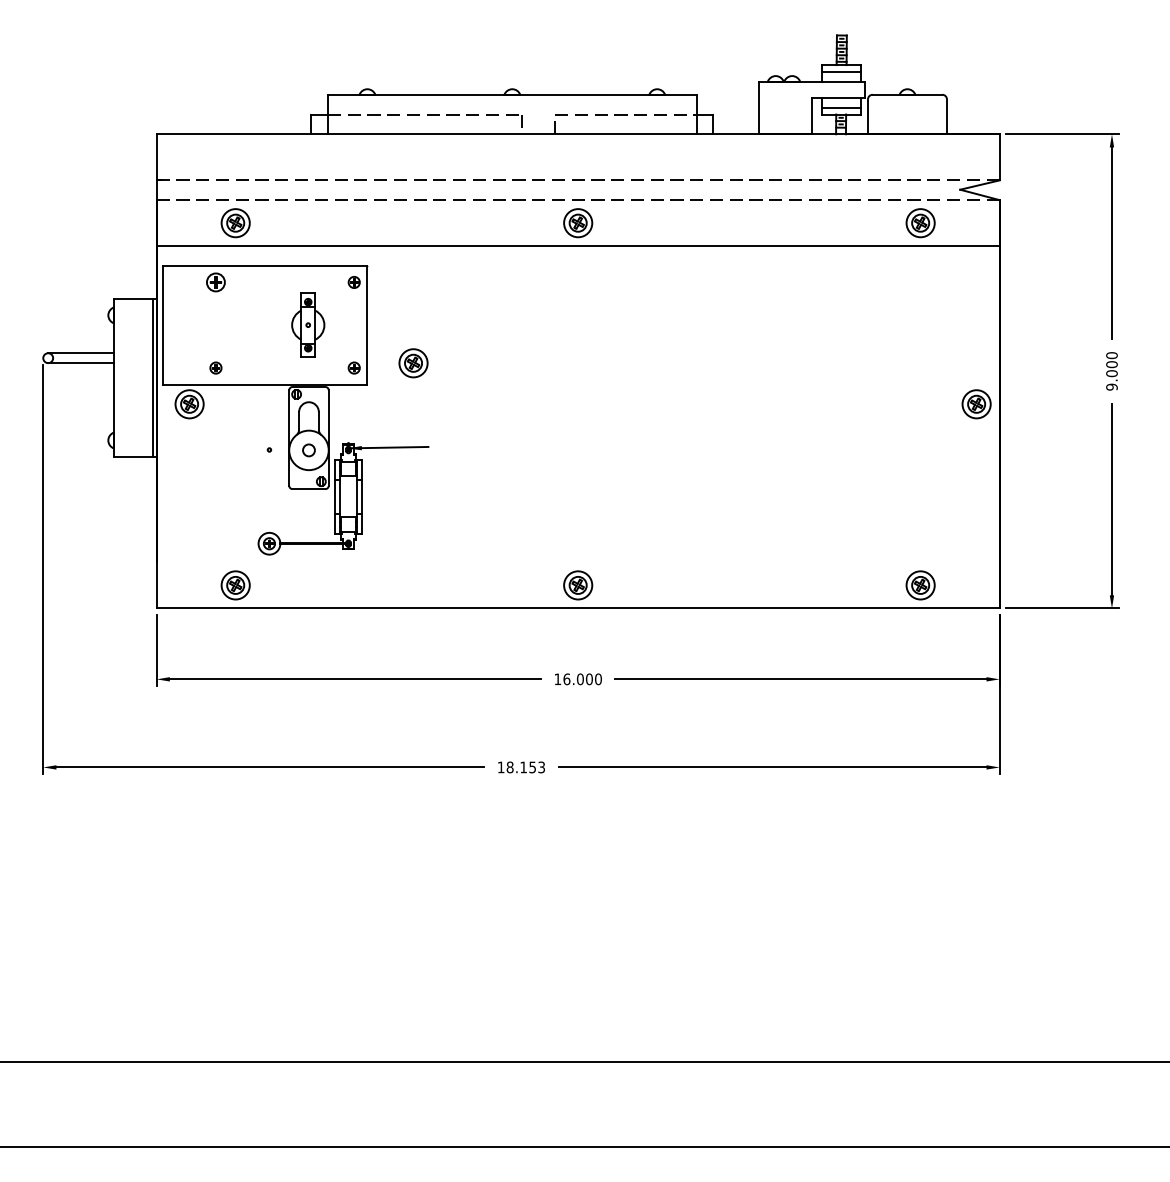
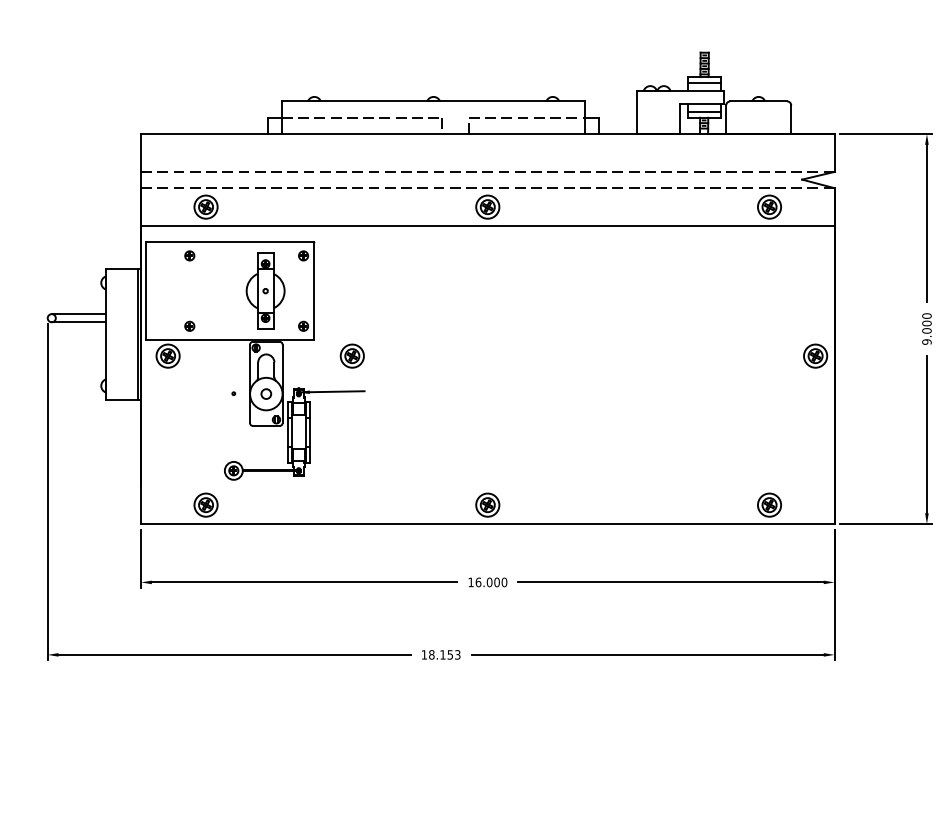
part: (215, 282) -> (189, 255), size x0.62
part: (308, 324) -> (265, 290), size x1.43
part: (413, 363) -> (352, 356), moved

